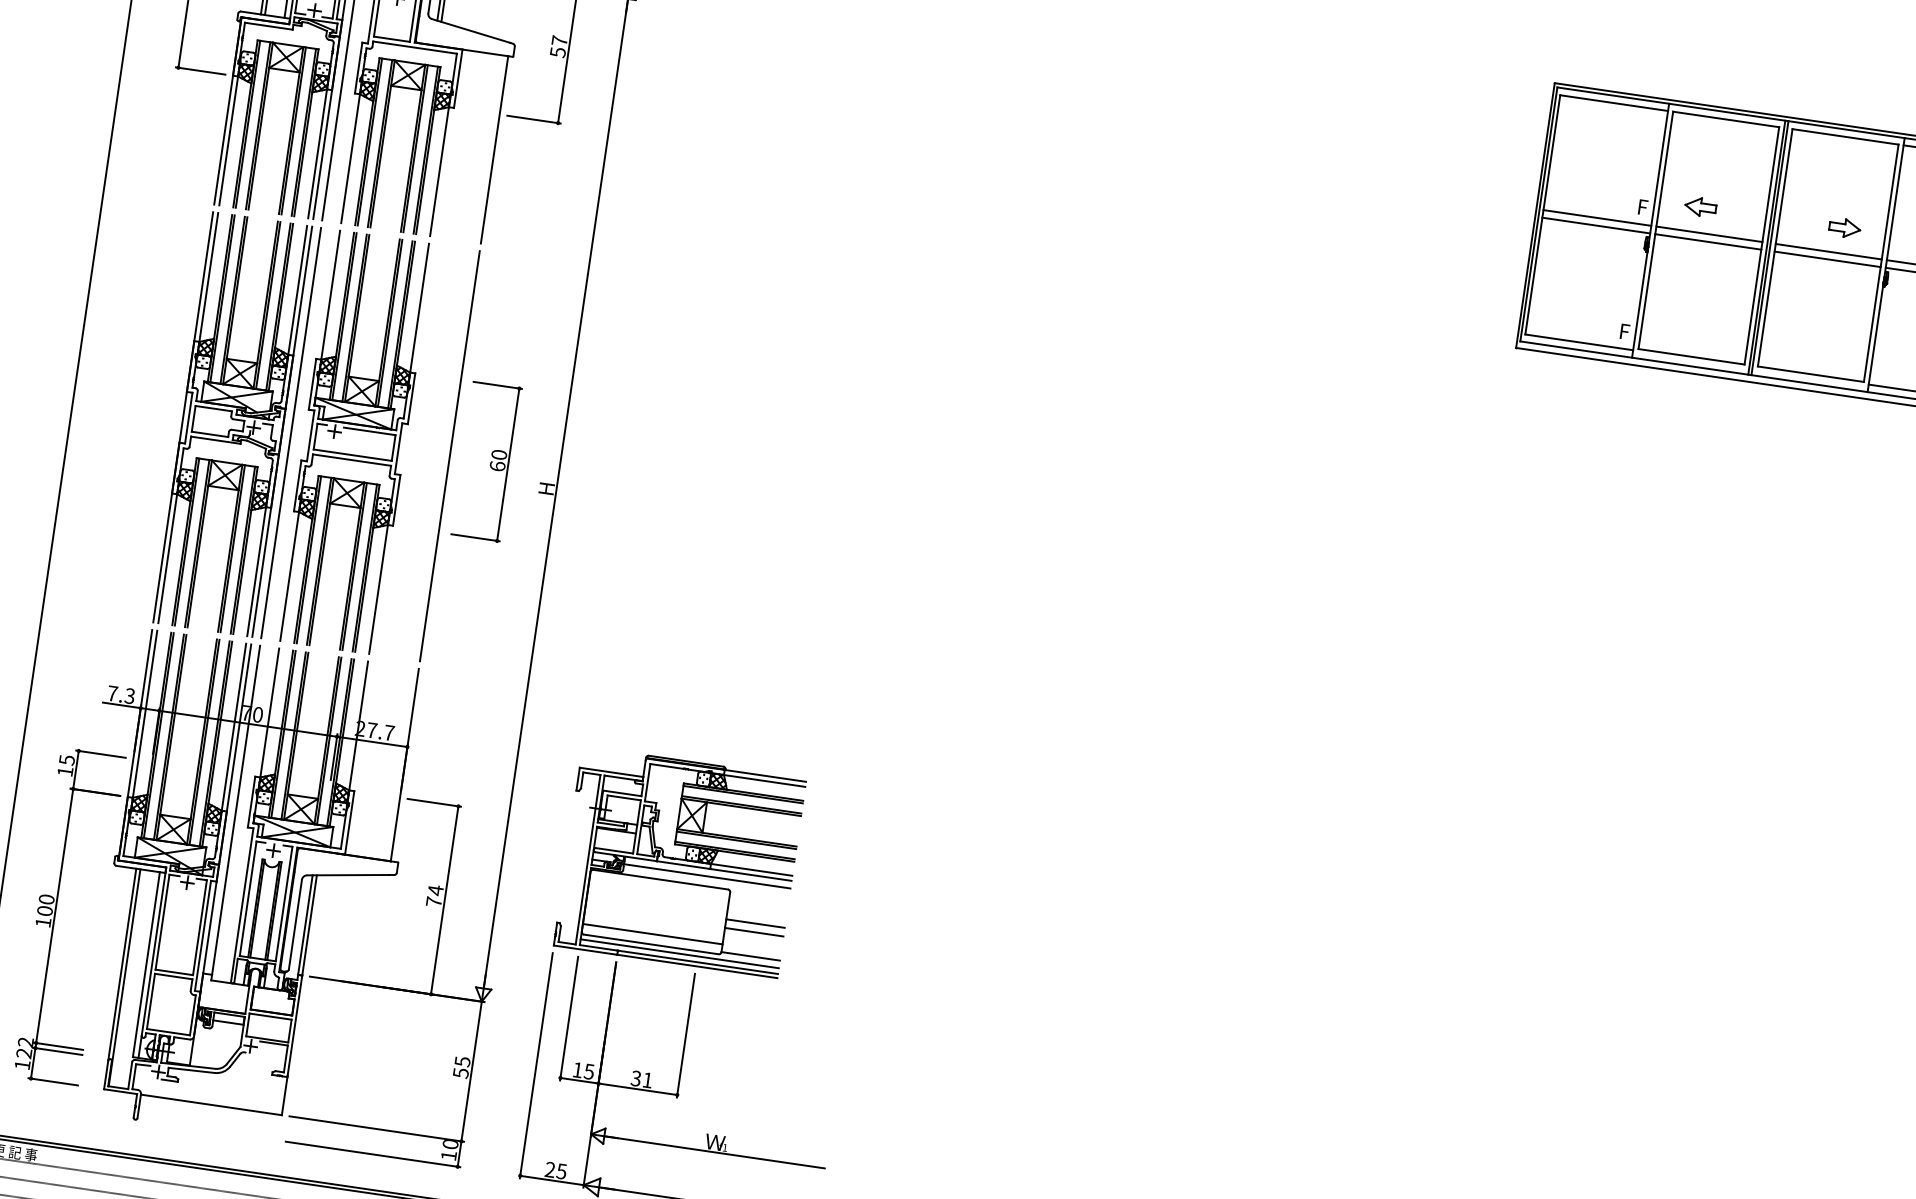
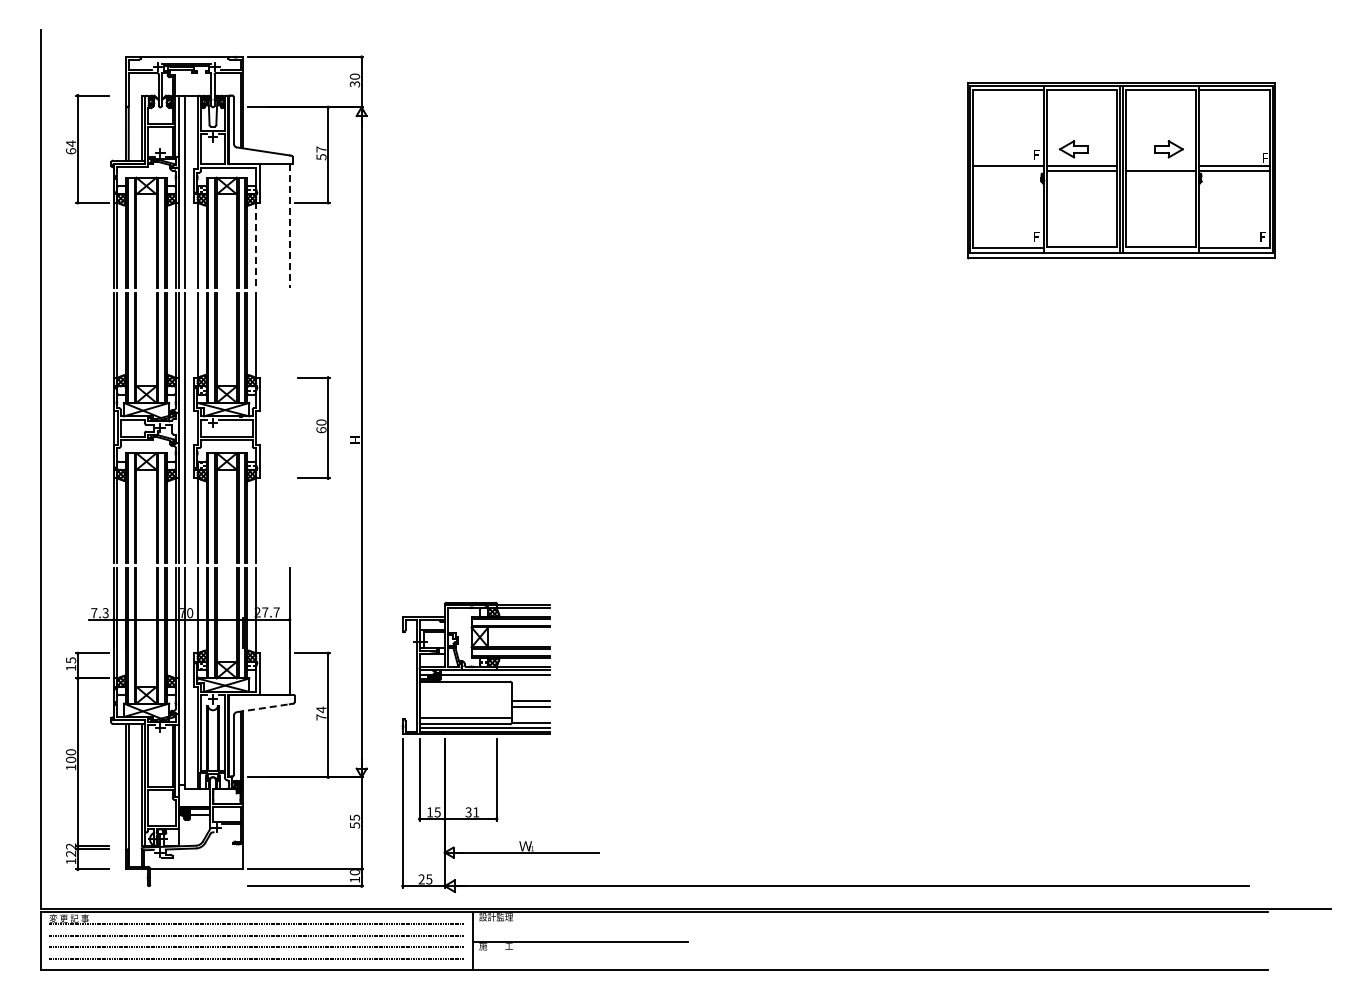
line: (494, 150) -> (289, 226), solid -> dashed
line: (440, 170) -> (256, 244), solid -> dashed
part: (1700, 207) -> (1073, 149), size x1.4
line: (1595, 225) -> (1007, 171), removed
part: (1845, 228) -> (1169, 149), size x1.4
line: (1828, 252) -> (1160, 166), removed
line: (449, 455) -> (289, 427), removed
line: (348, 875) -> (263, 708), solid -> dashed

